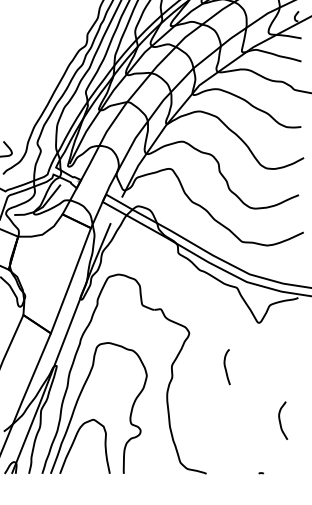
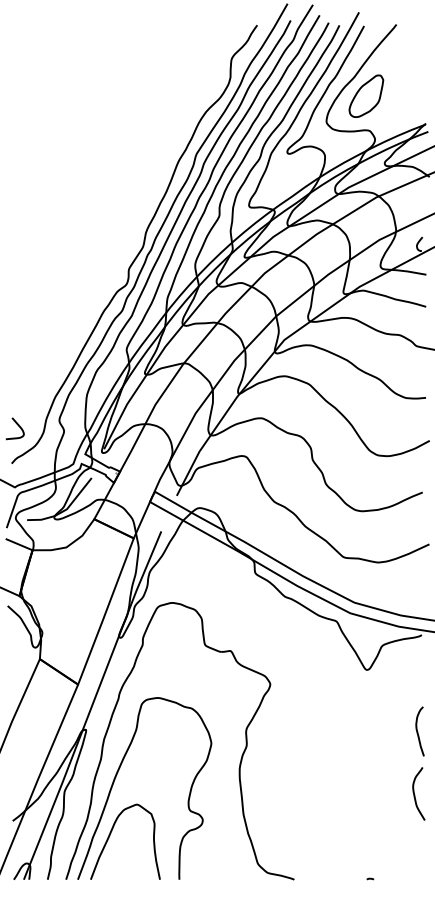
curve: (226, 367) -> (418, 731), moved
curve: (280, 421) -> (415, 794), moved

